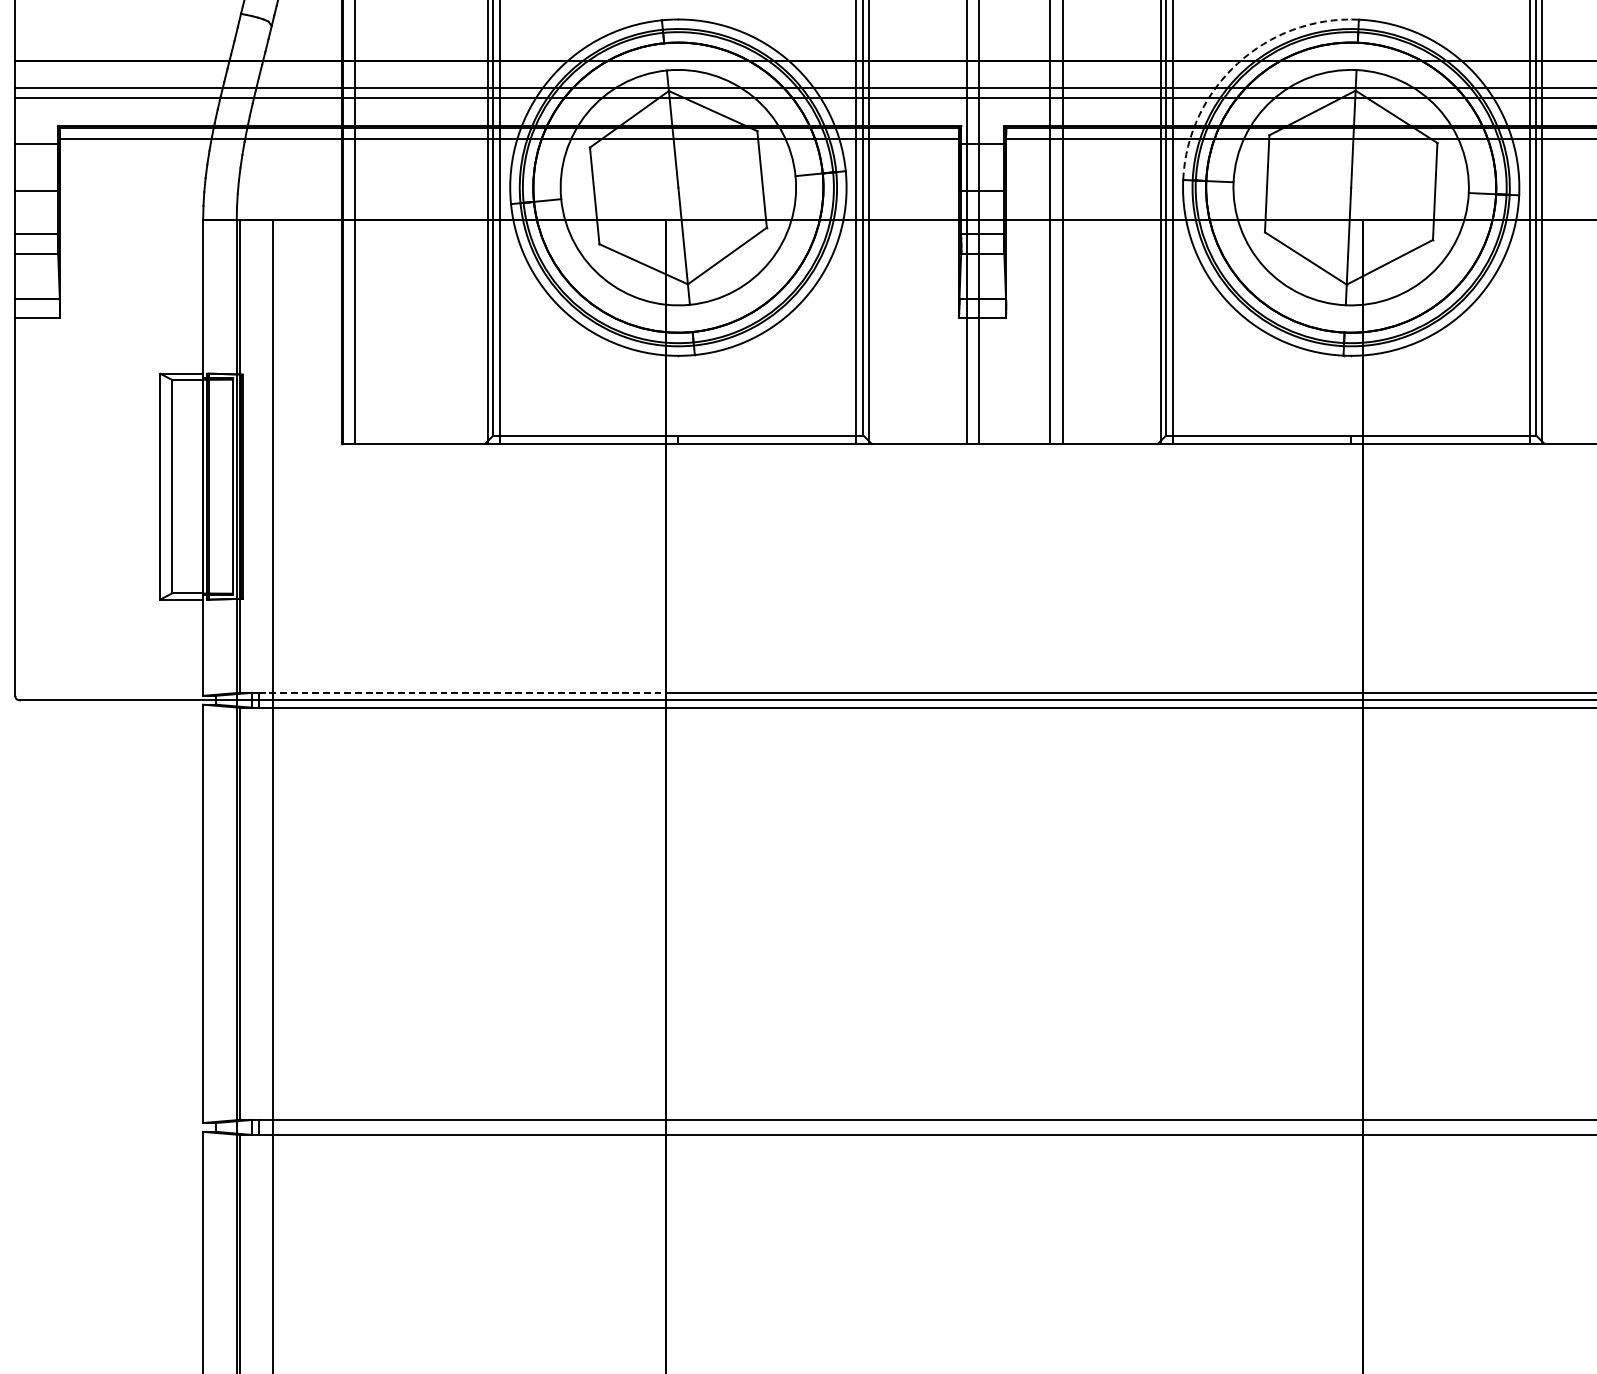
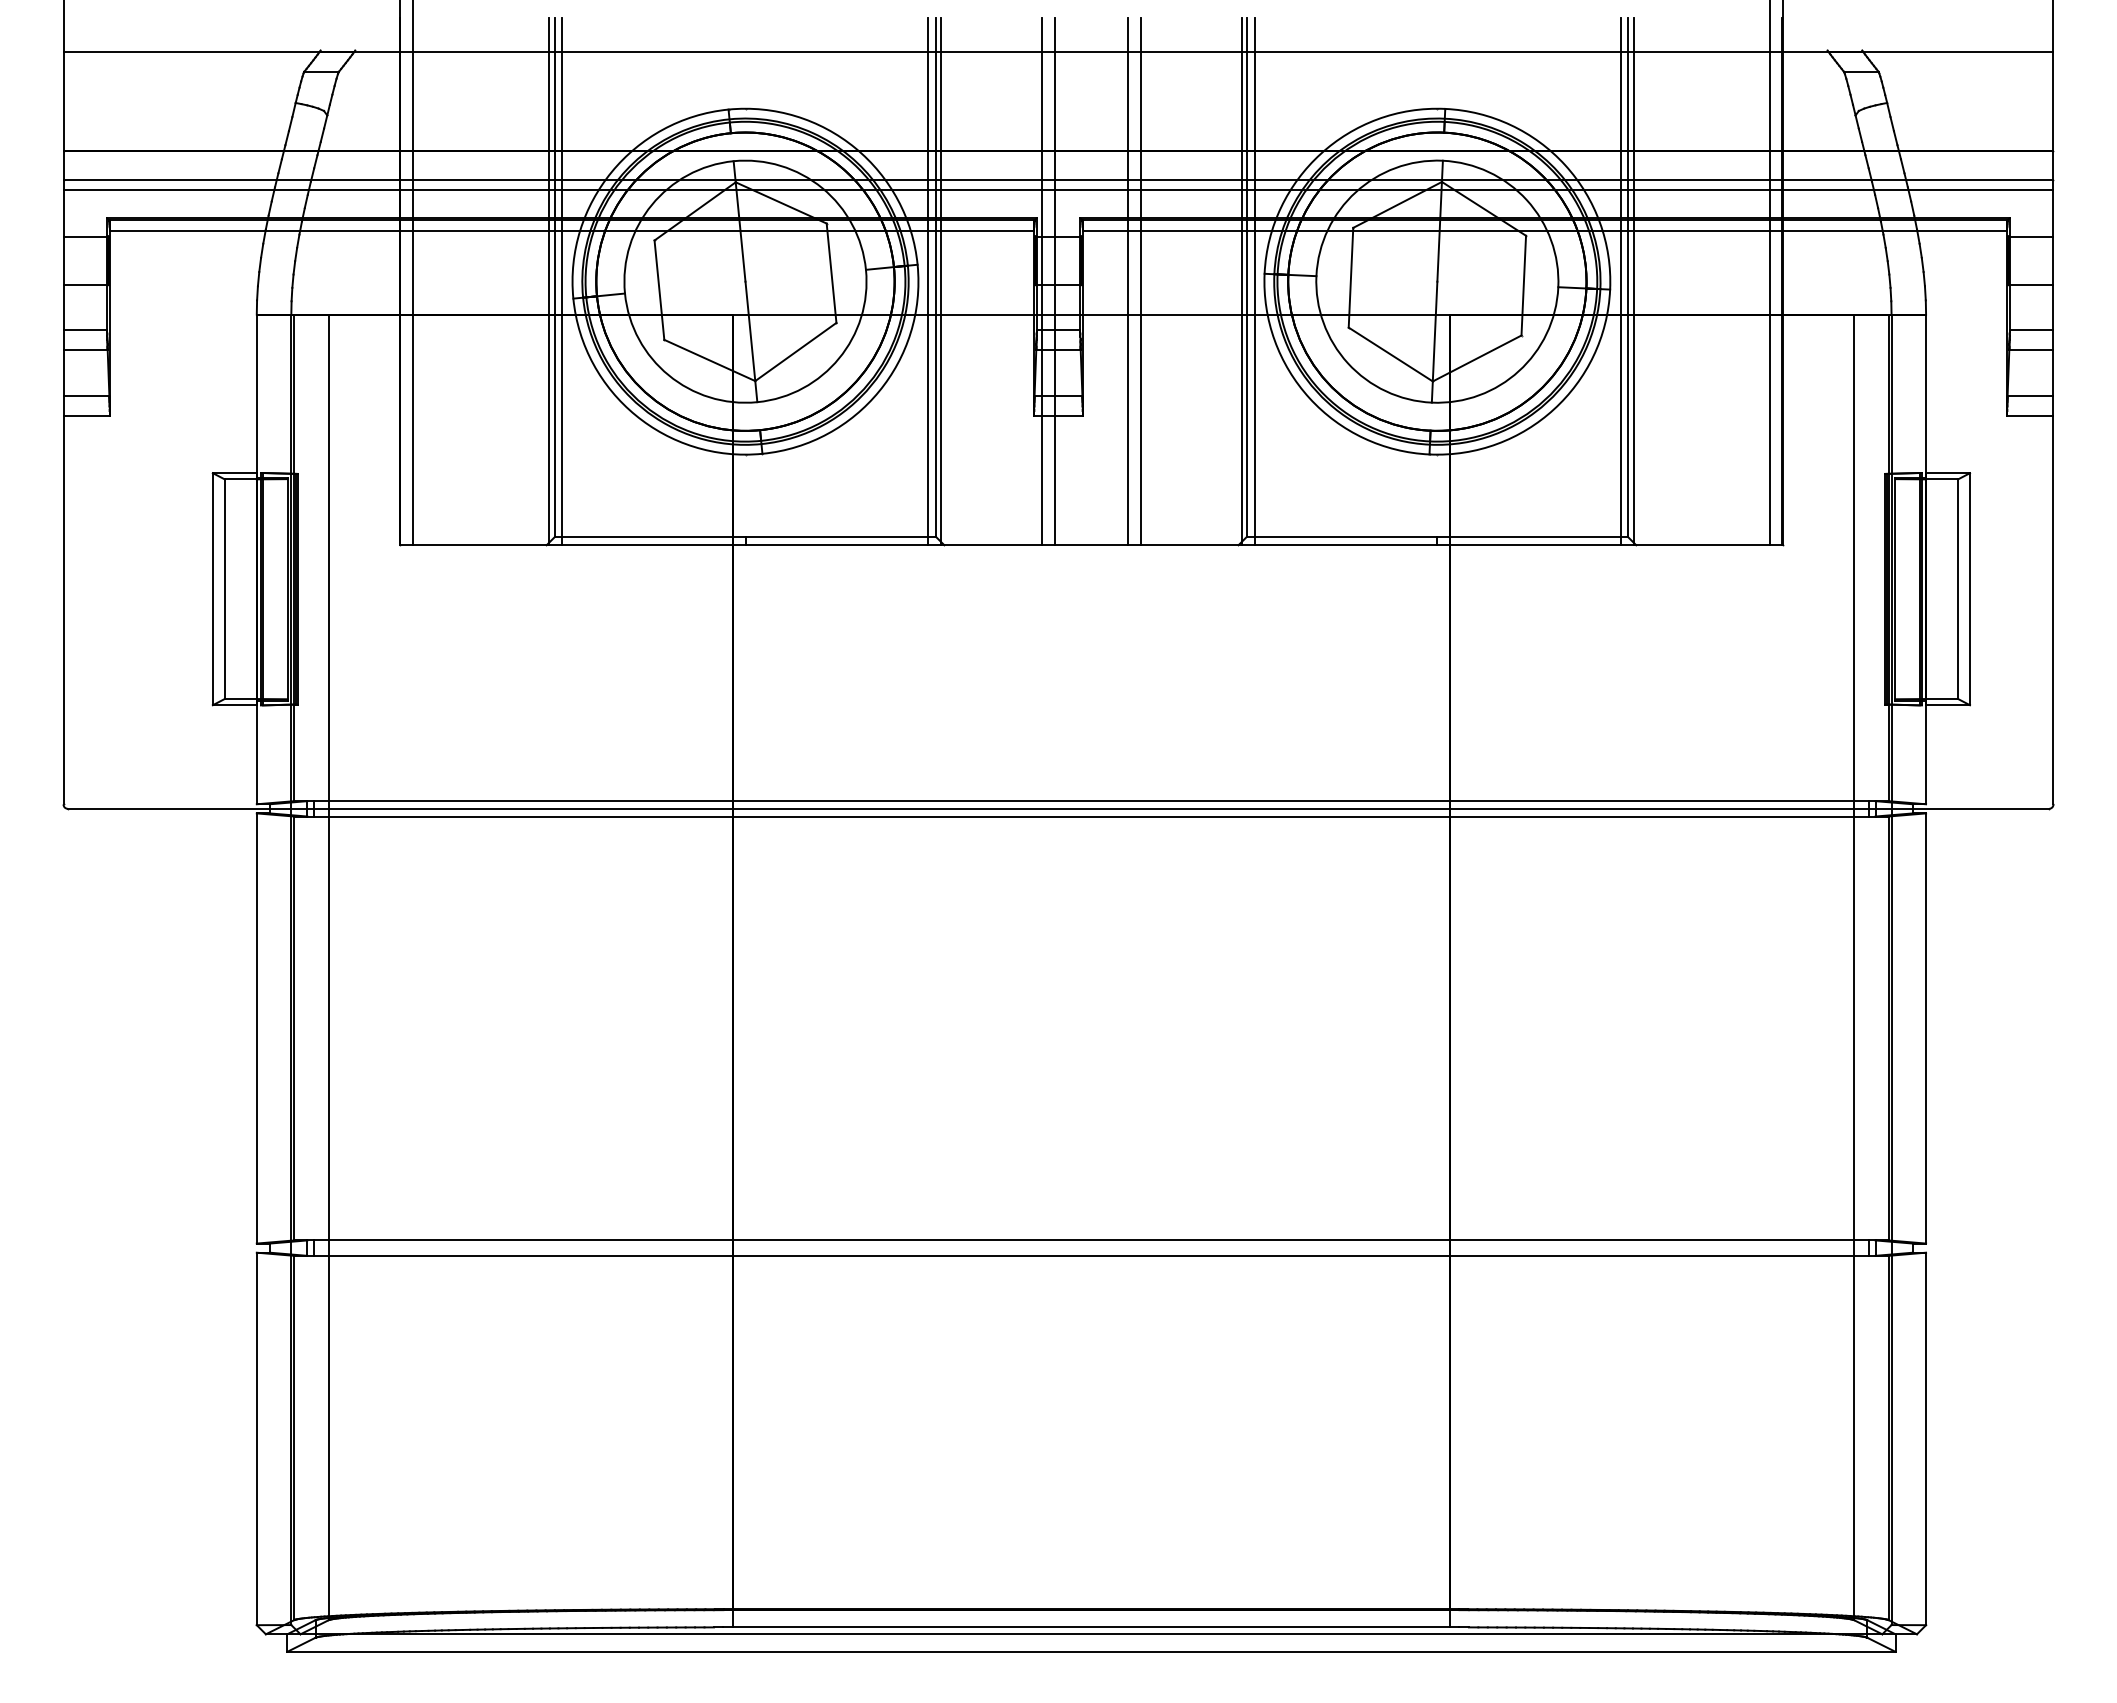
arc: (1237, 63) -> (1320, 153), dashed -> solid
line: (462, 693) -> (523, 801), dashed -> solid

